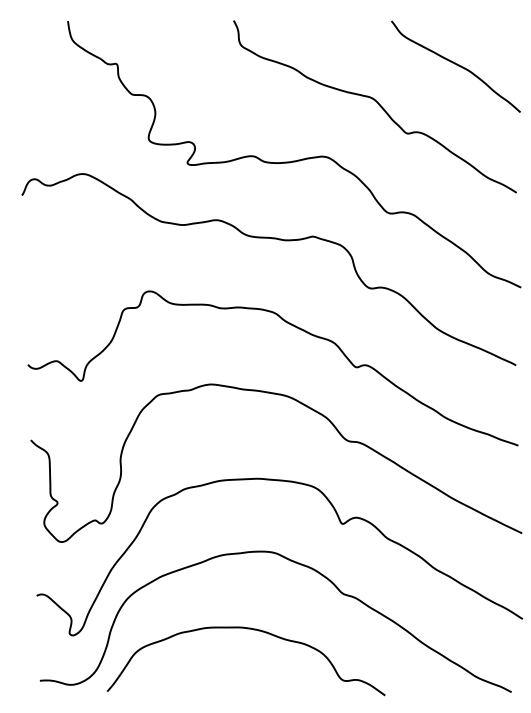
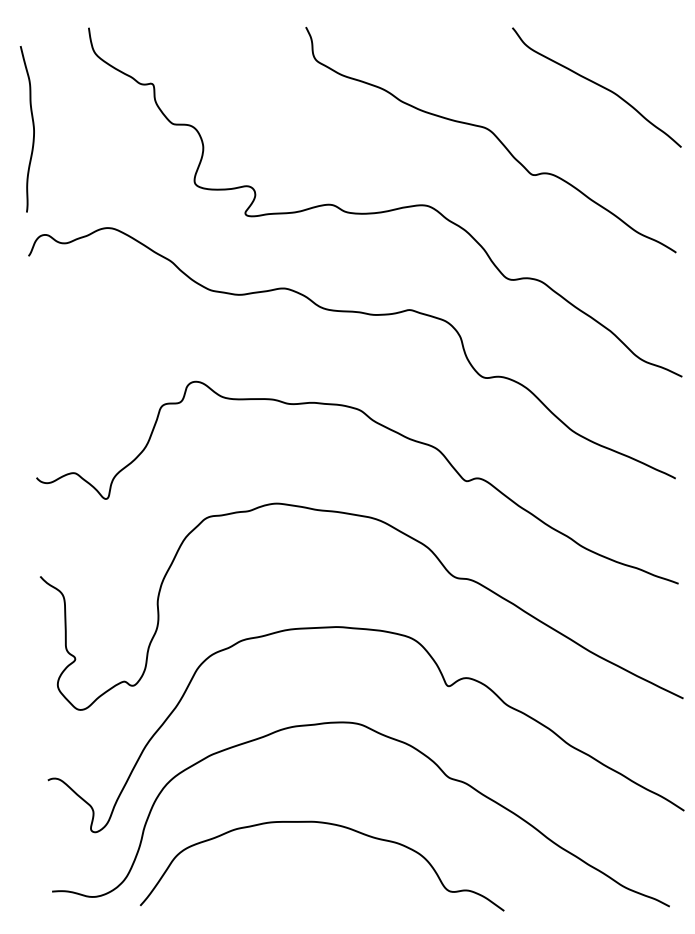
curve: (25, 98) -> (33, 129), added

